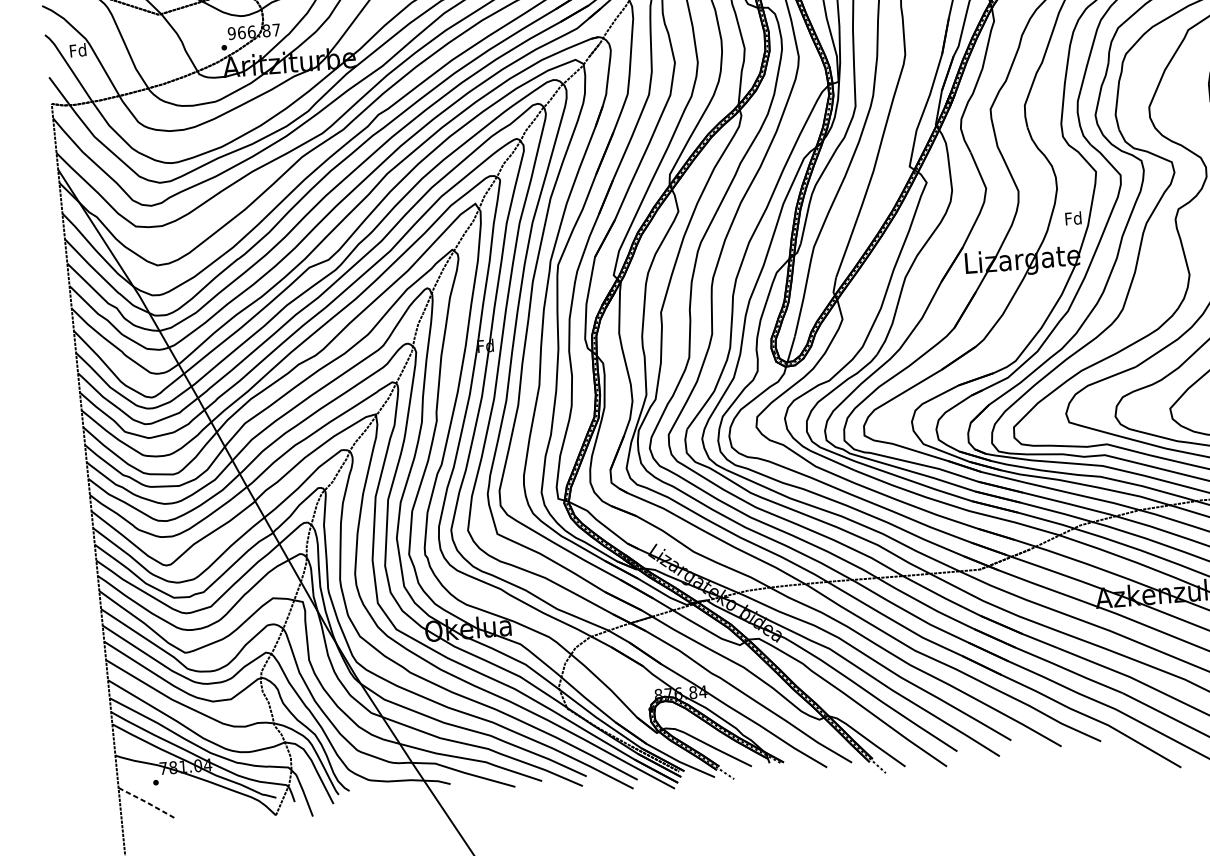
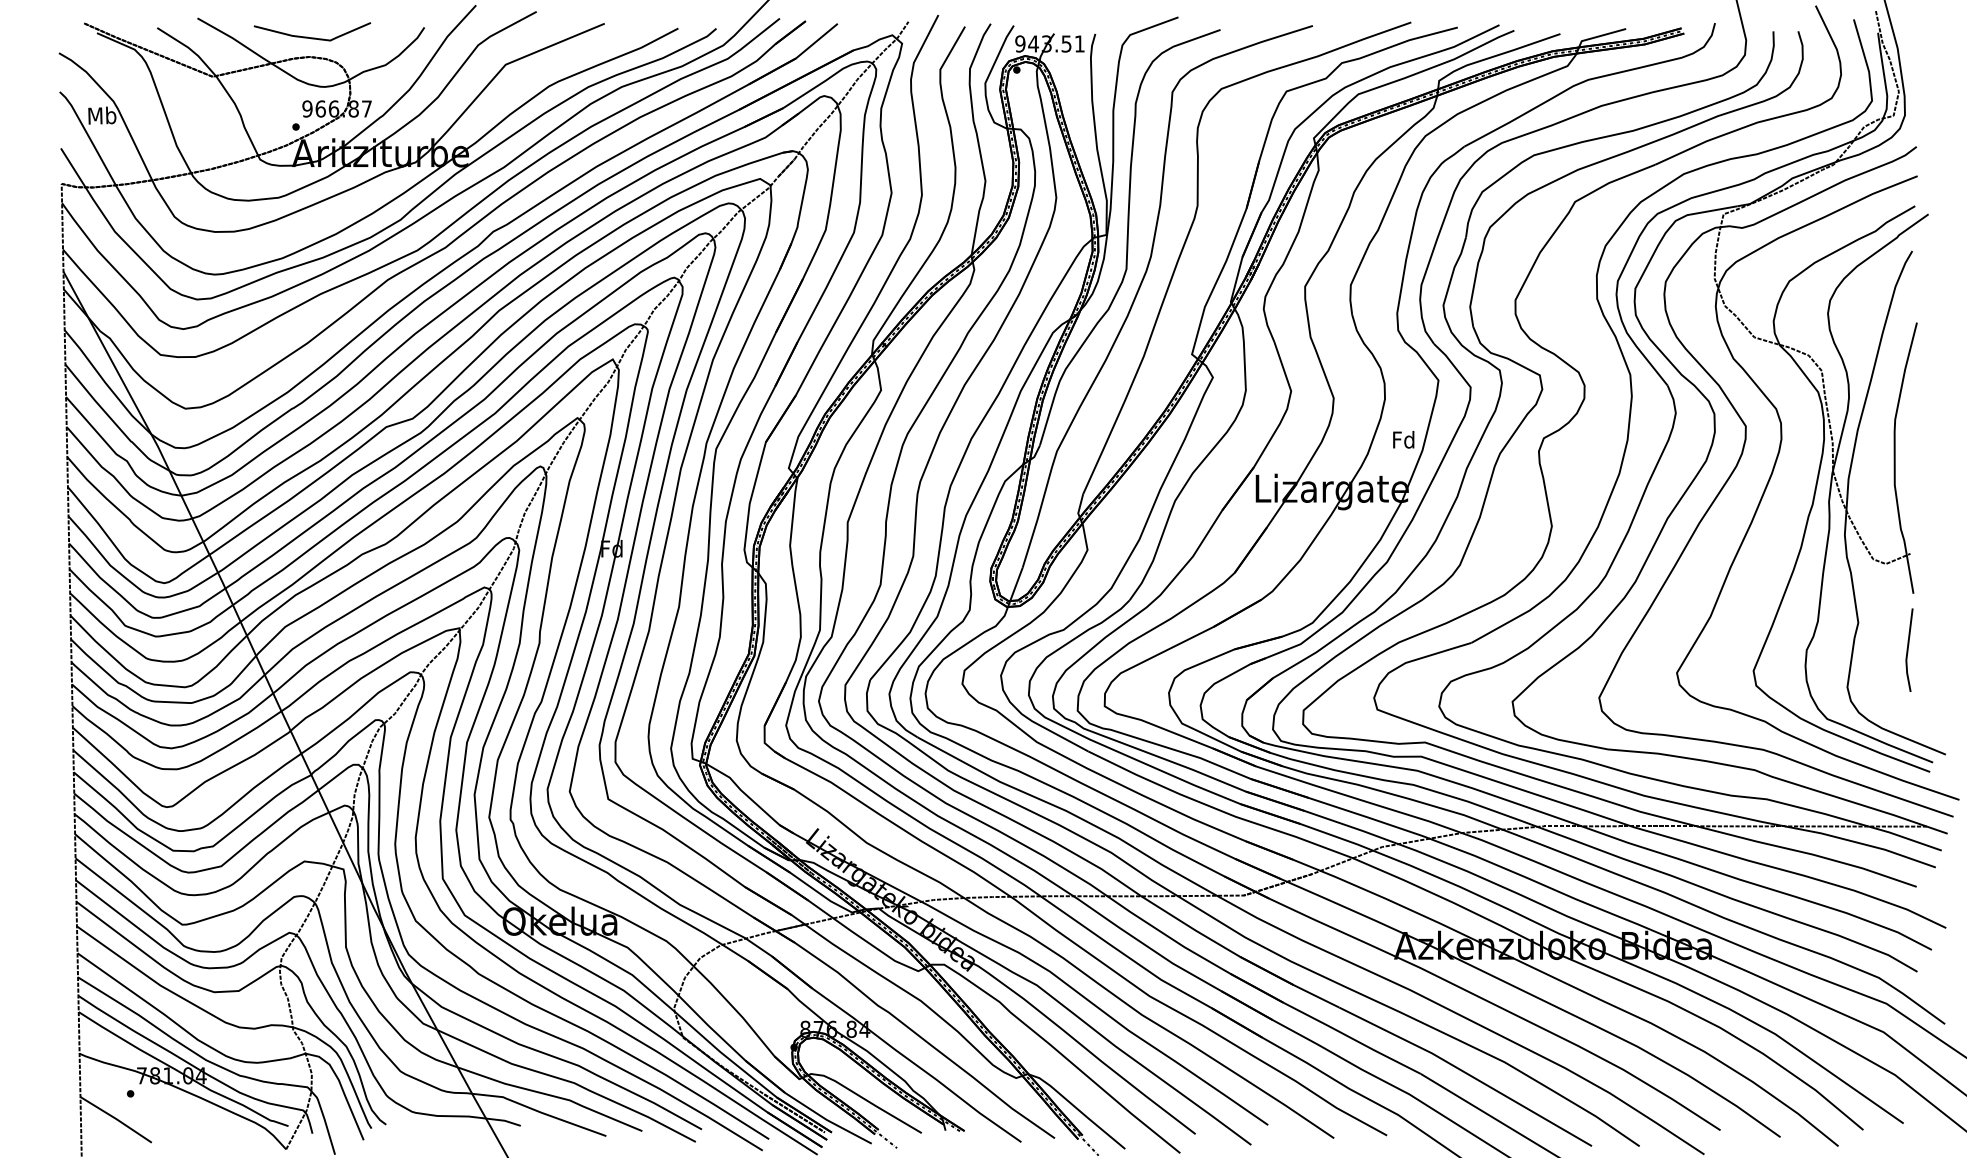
text: (78, 50) -> (102, 115), Fd -> Mb
line: (146, 802) -> (116, 1119), dashed -> solid

